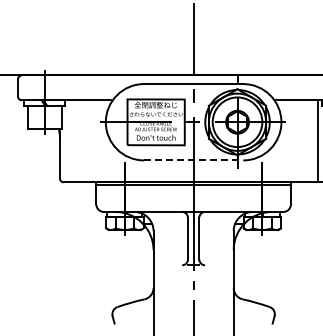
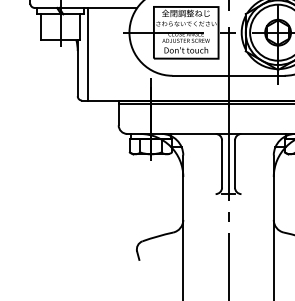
line: (69, 141) -> (88, 54), added
line: (193, 160) -> (228, 75), dashed -> solid

